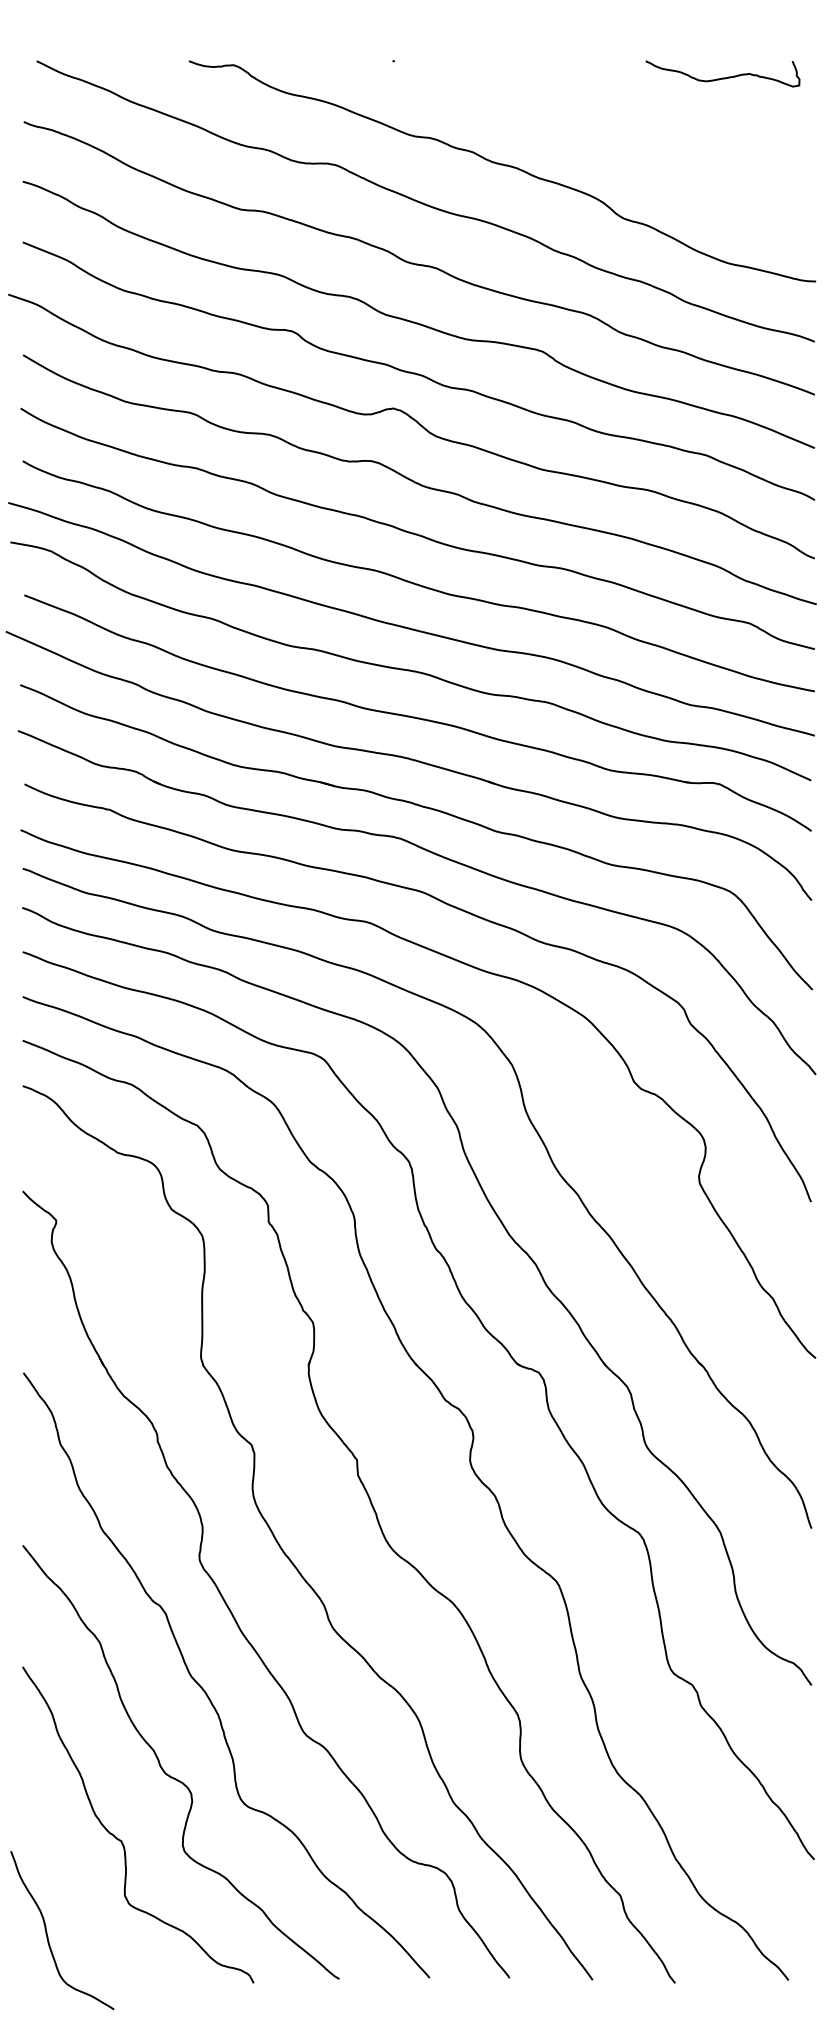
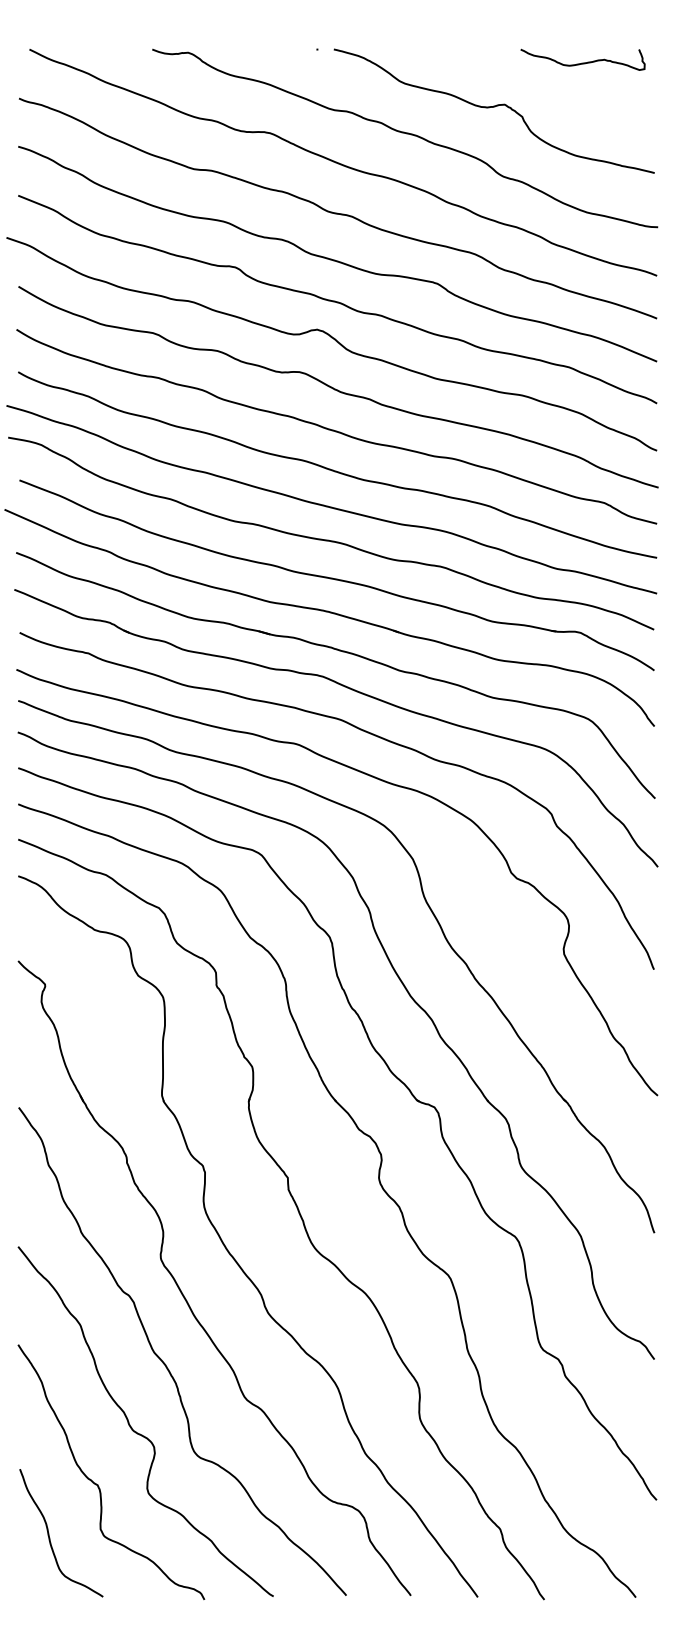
curve: (611, 133) -> (493, 107), added
curve: (47, 1931) -> (49, 1533), moved

